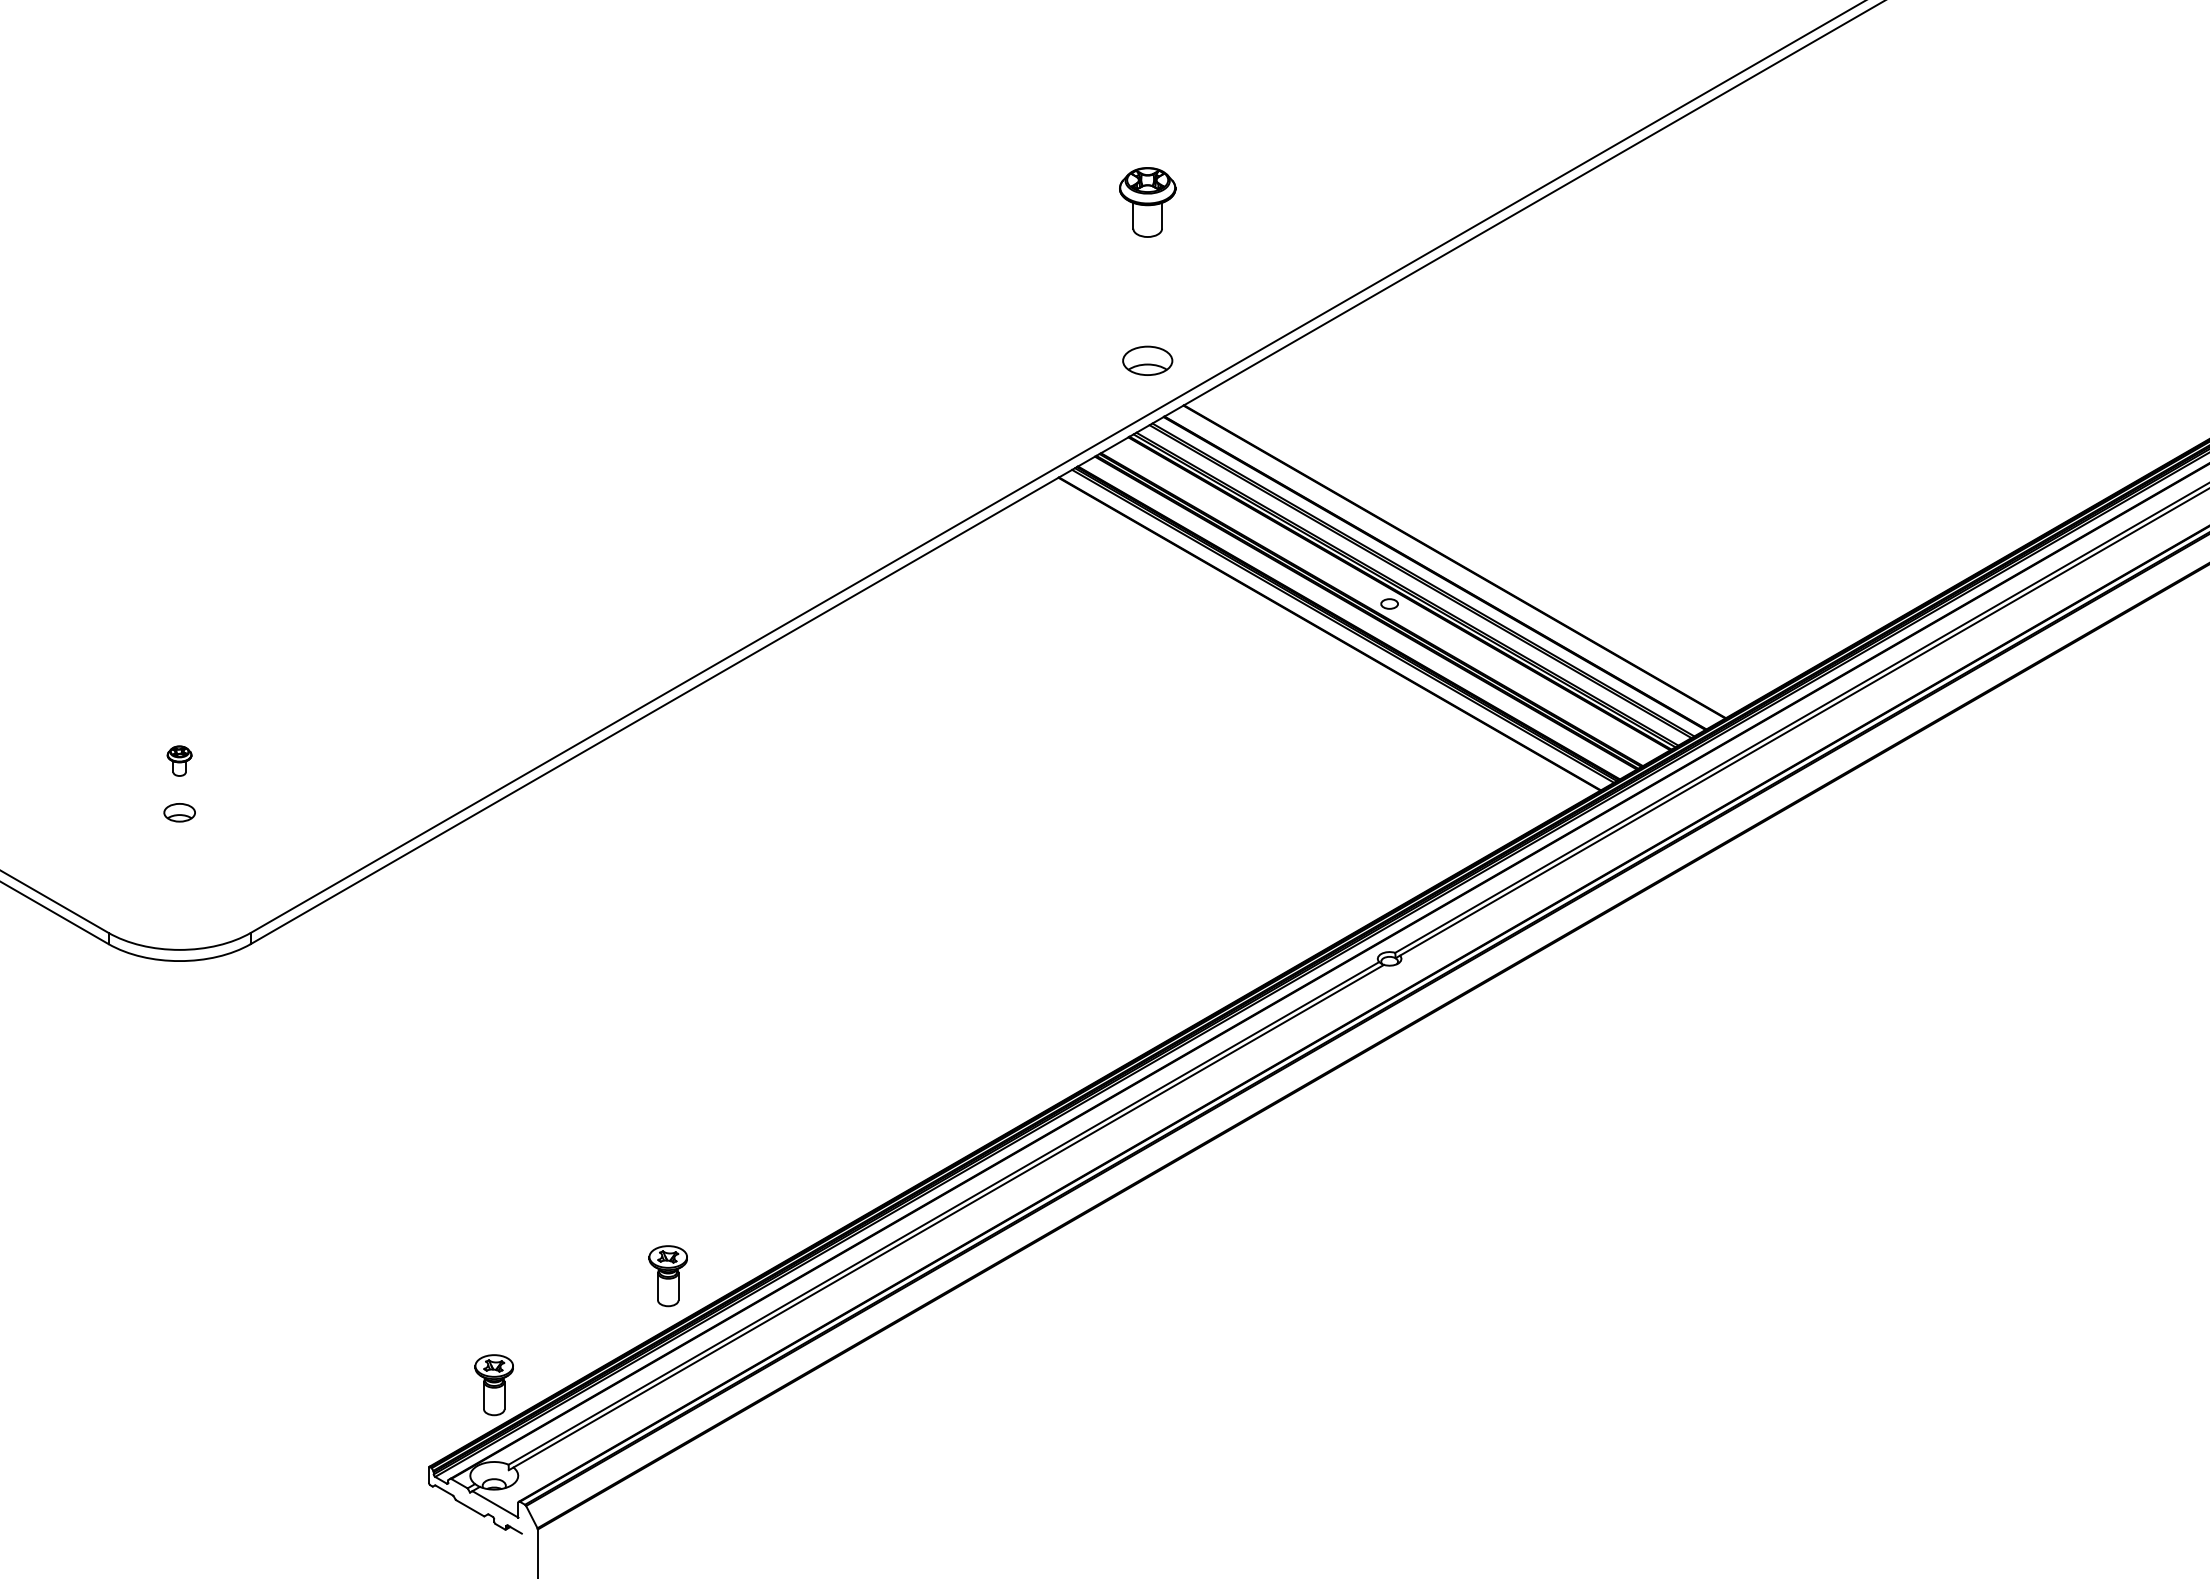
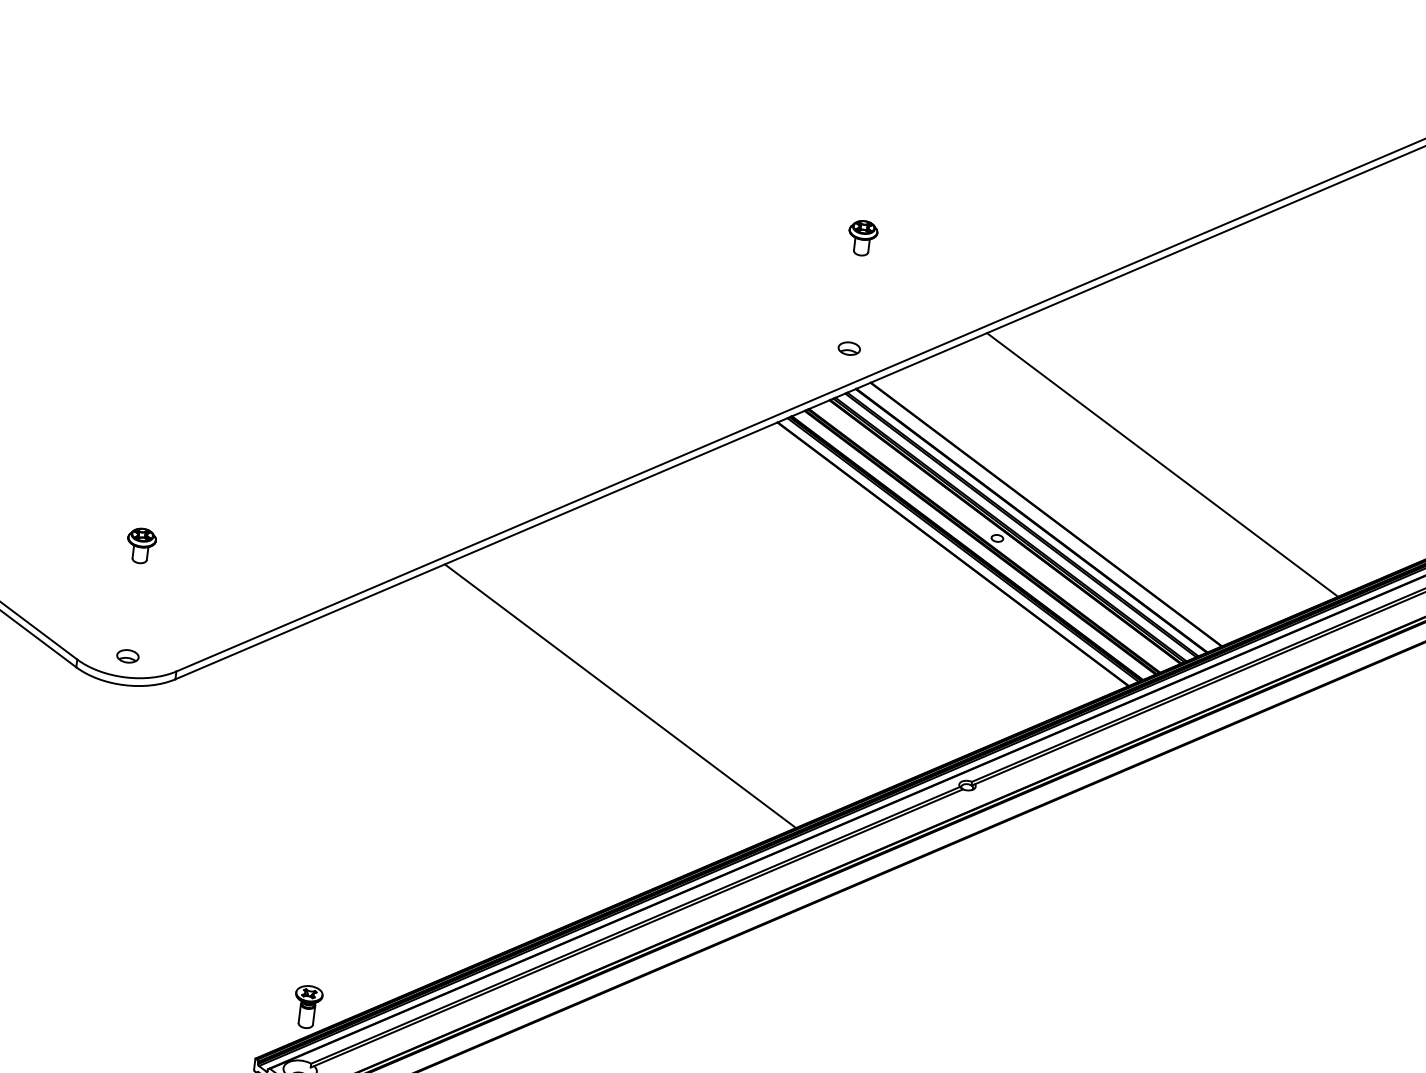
part: (1147, 202) -> (862, 238), size x0.71
part: (1147, 360) -> (849, 348), size x0.62
line: (1610, 471) -> (1162, 464), added
part: (179, 760) -> (141, 545), size x1.67
part: (179, 812) -> (127, 656), moved
line: (883, 891) -> (620, 696), added
part: (667, 1276) -> (437, 946), removed

